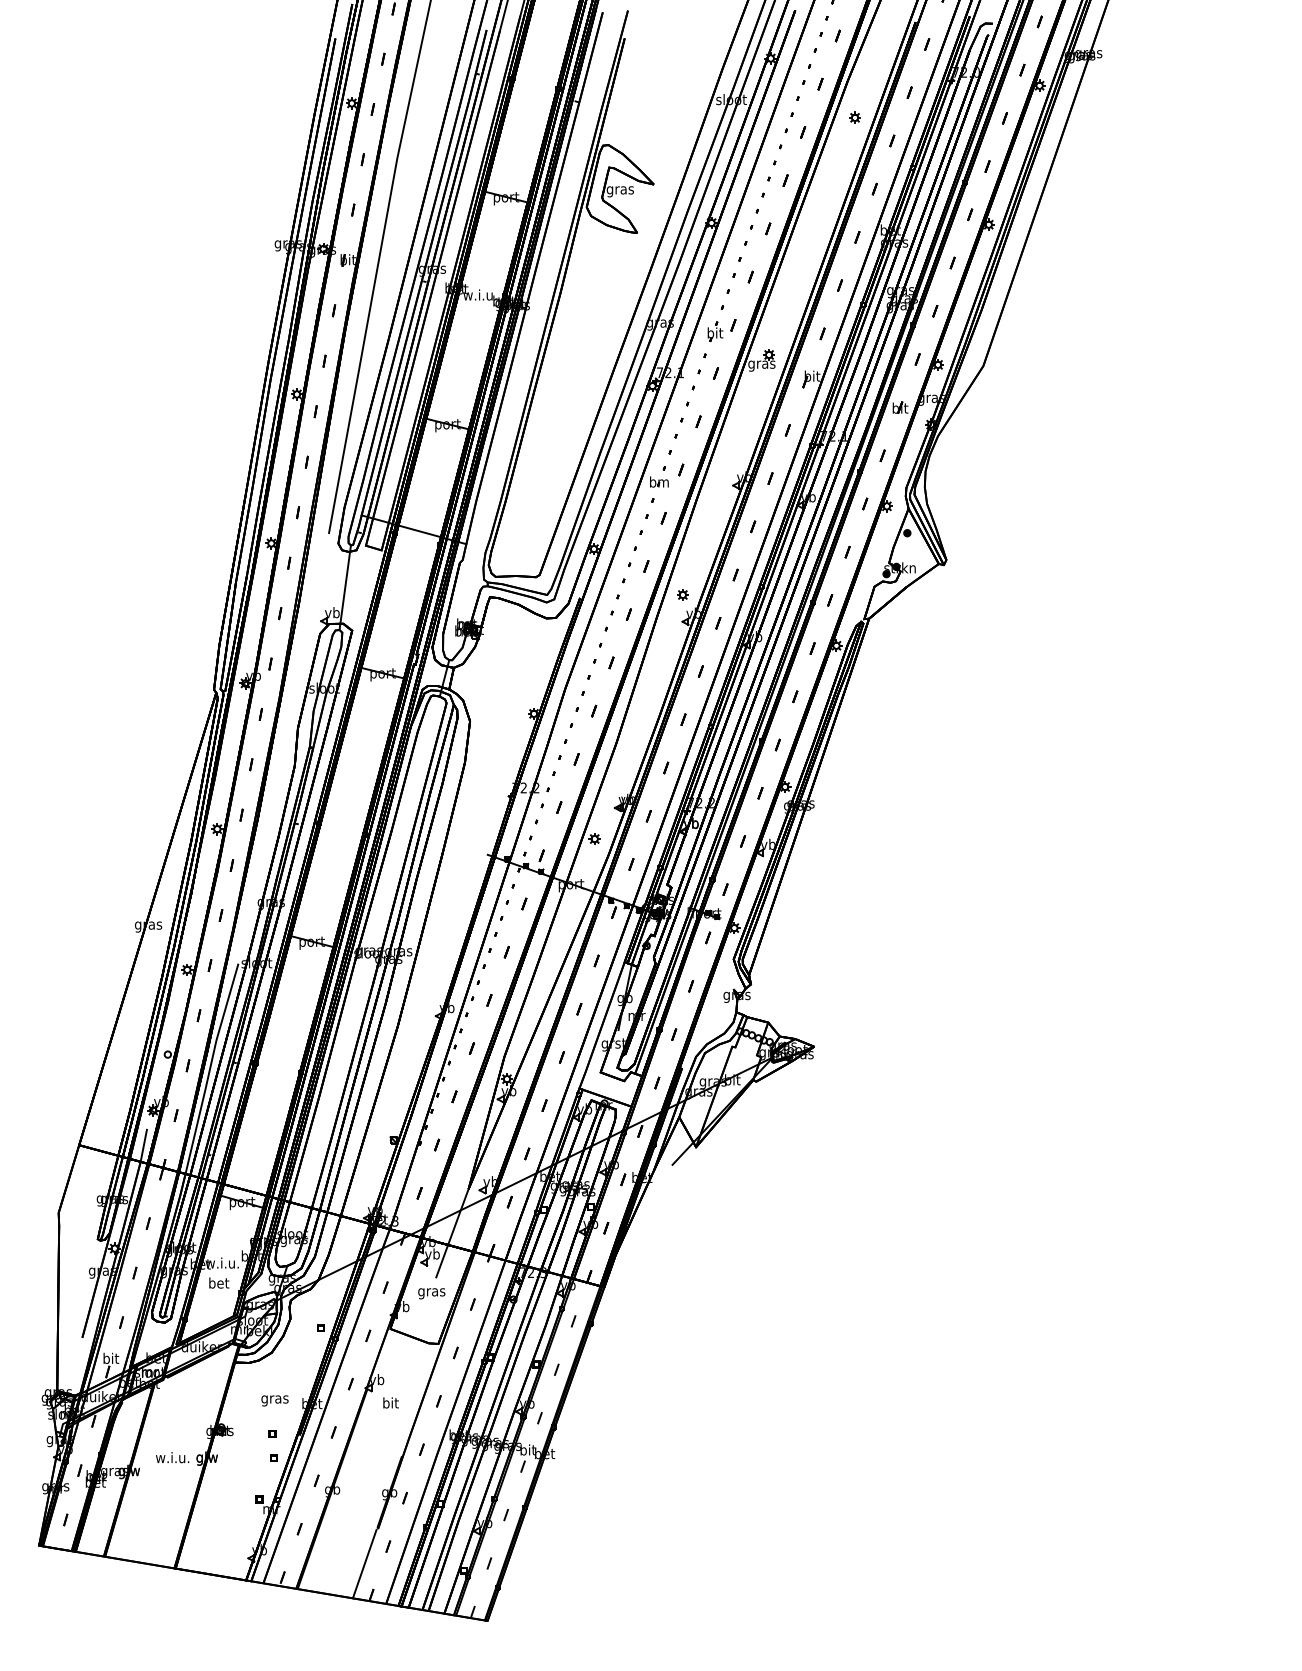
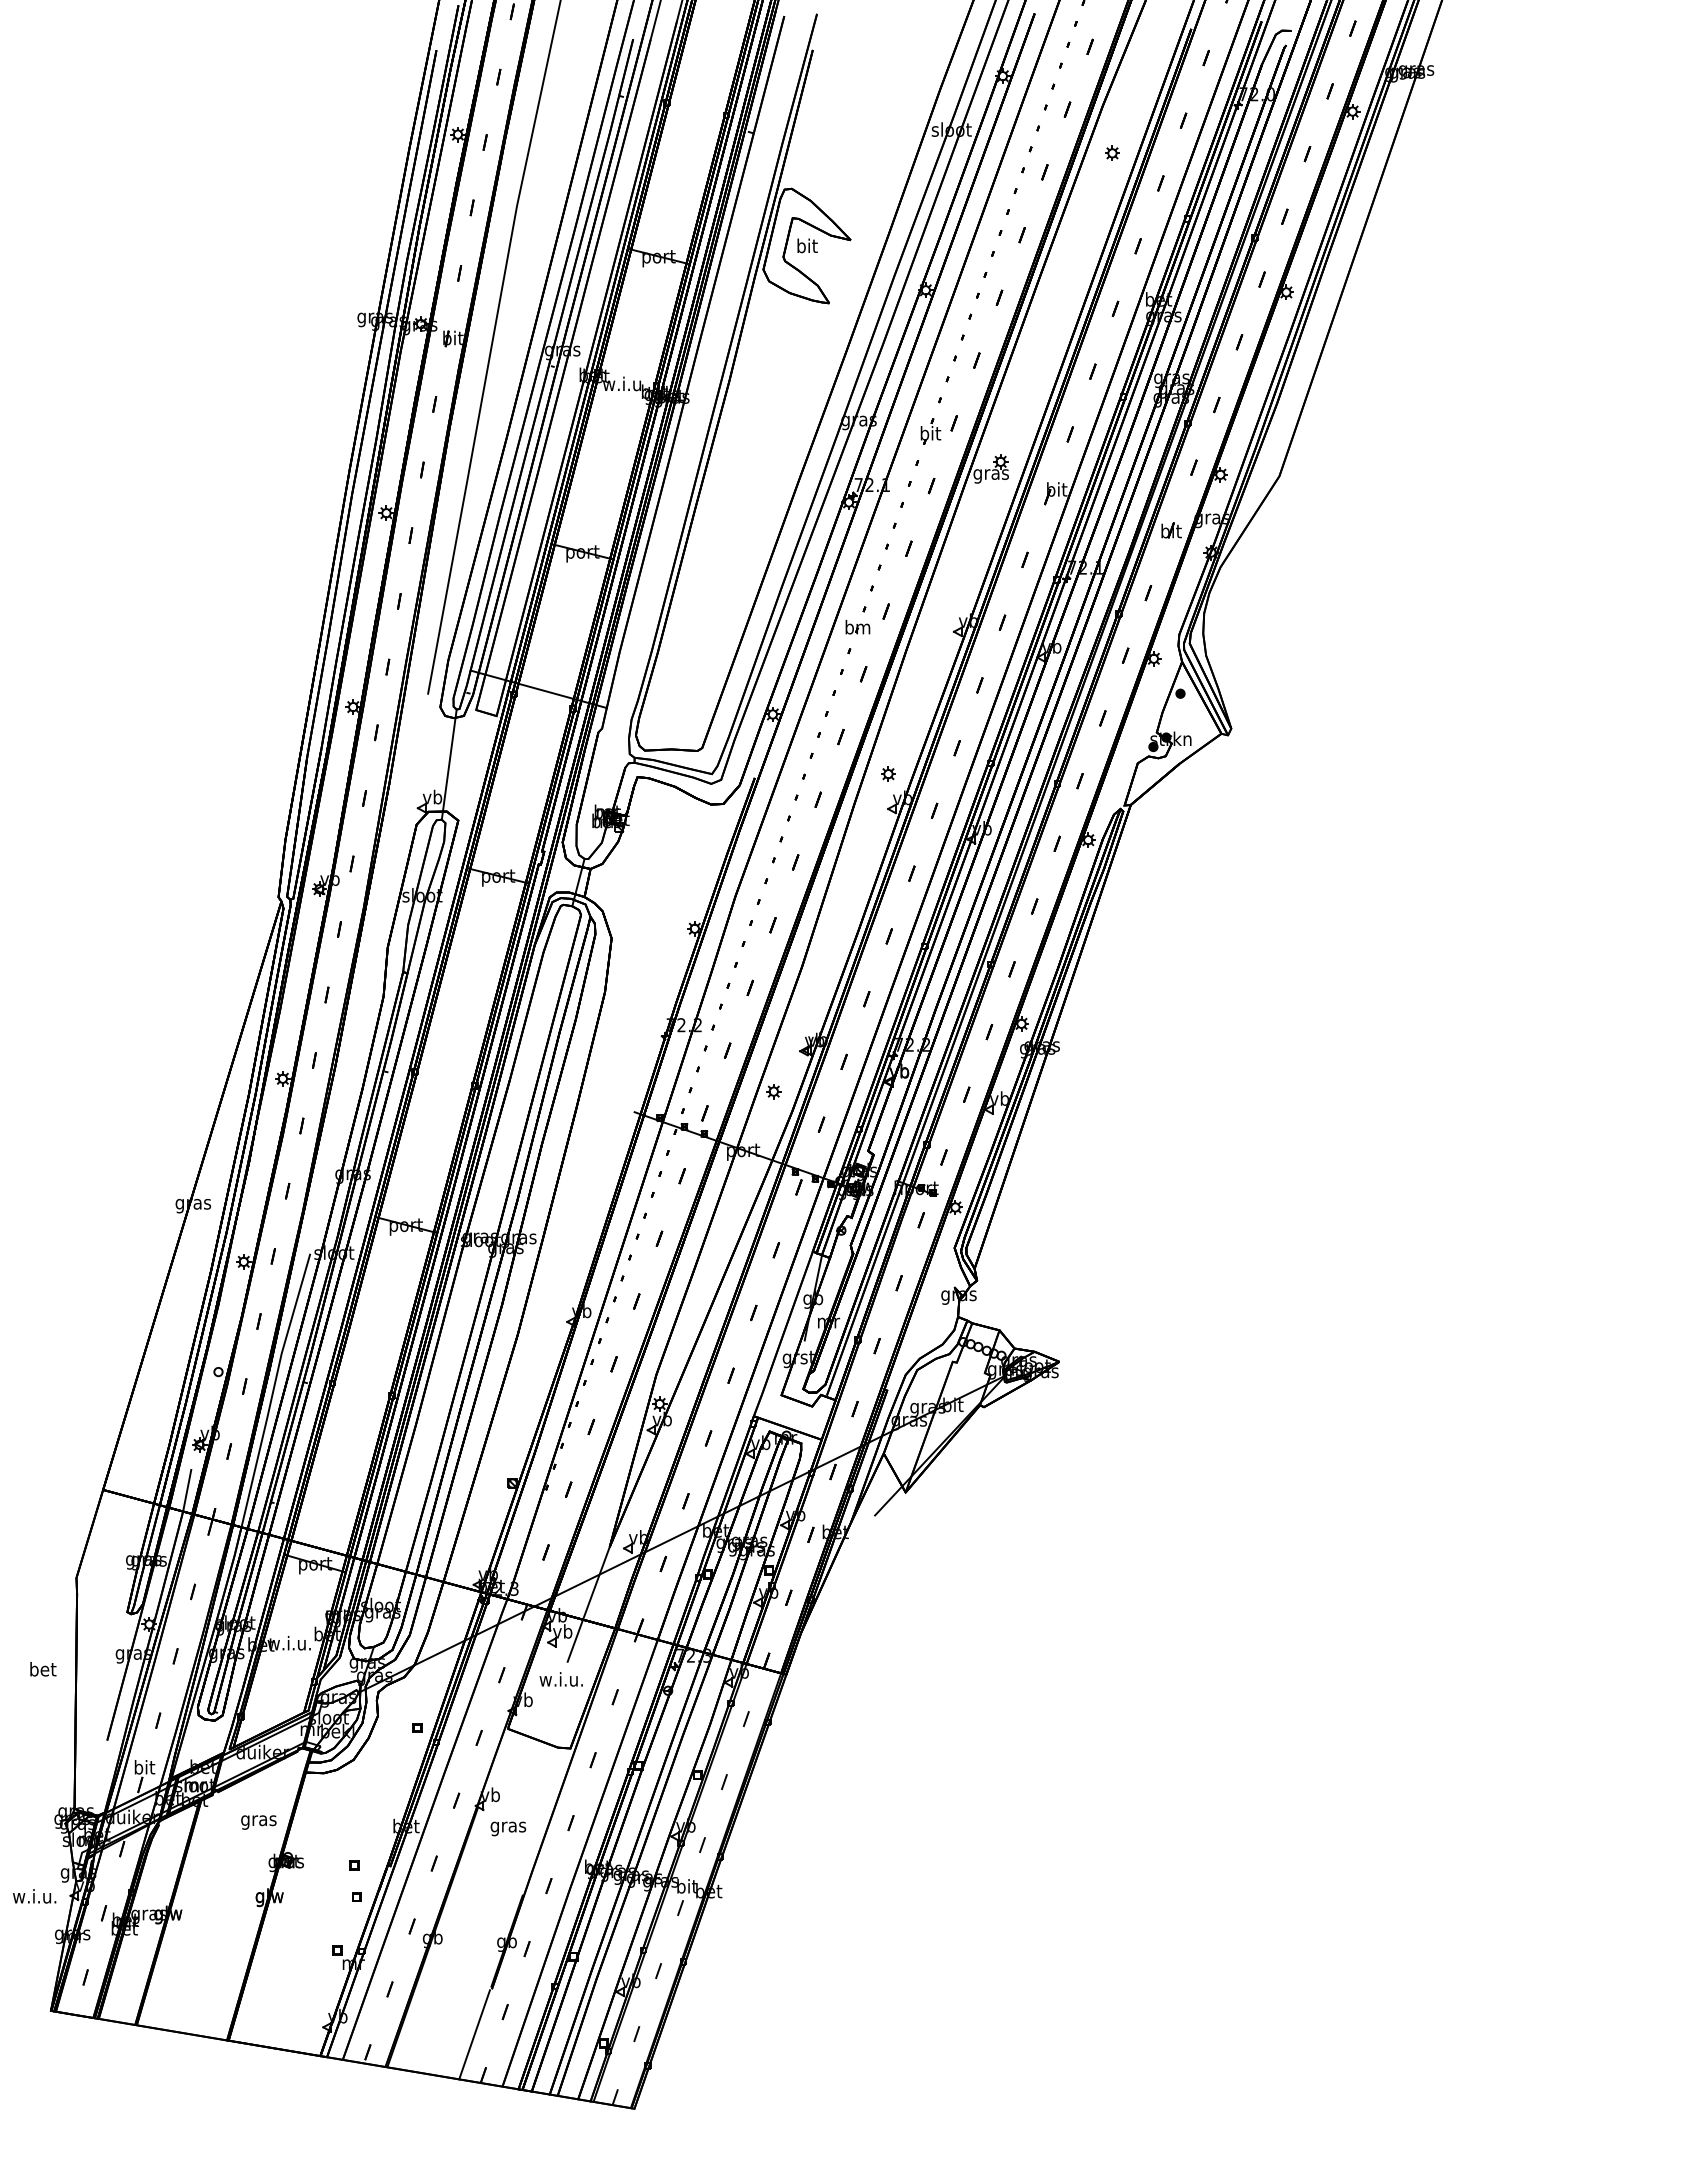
text: (619, 190) -> (806, 247), gras -> bit
text: (219, 1283) -> (43, 1669), moved
text: (430, 1292) -> (560, 1681), gras -> w.i.u.
text: (274, 1400) -> (258, 1822), moved
text: (390, 1403) -> (508, 1826), bit -> gras
text: (172, 1457) -> (34, 1896), moved

